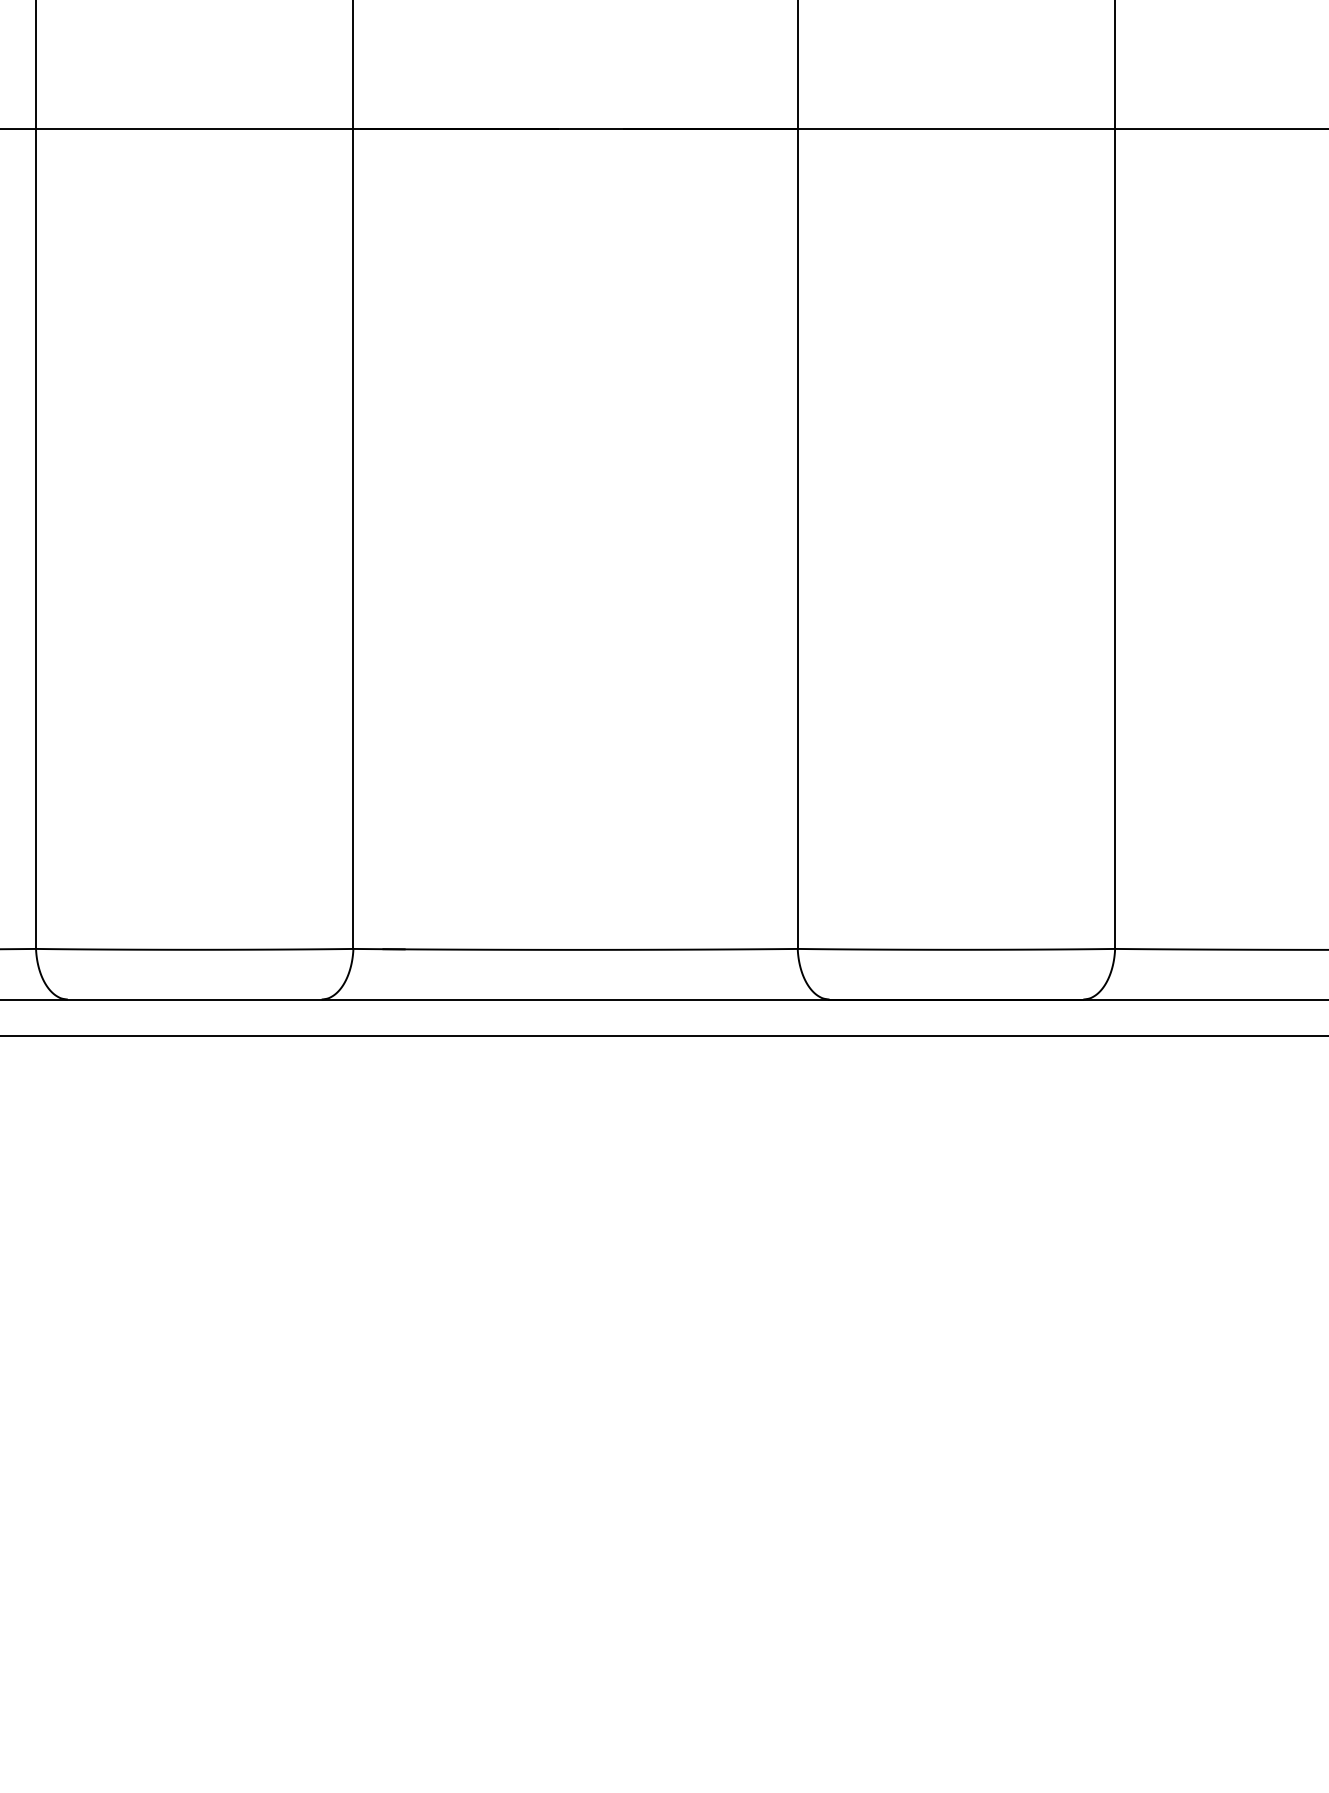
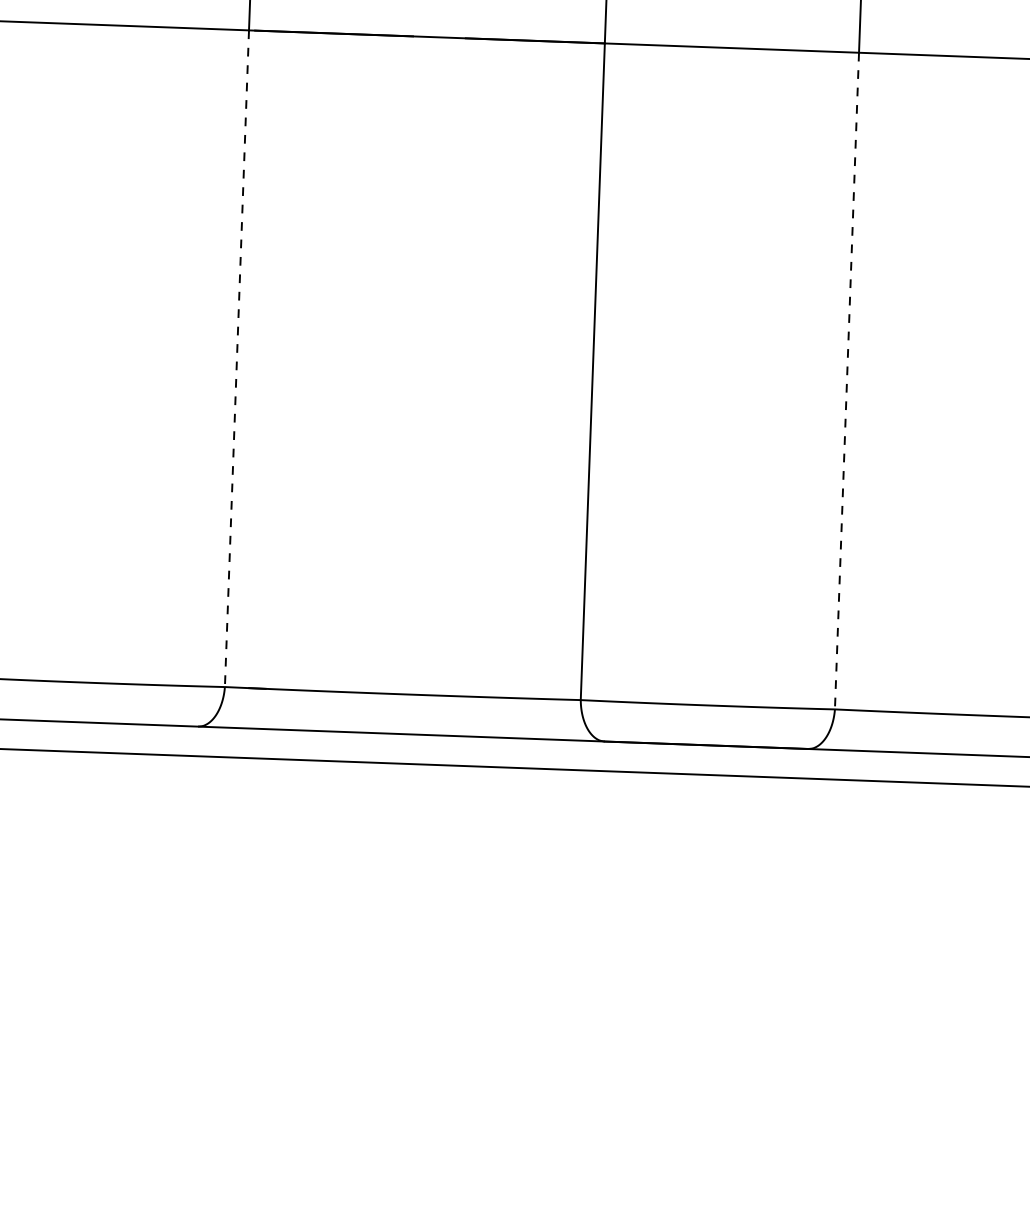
line: (353, 538) -> (237, 358), solid -> dashed
line: (1115, 538) -> (847, 380), solid -> dashed

